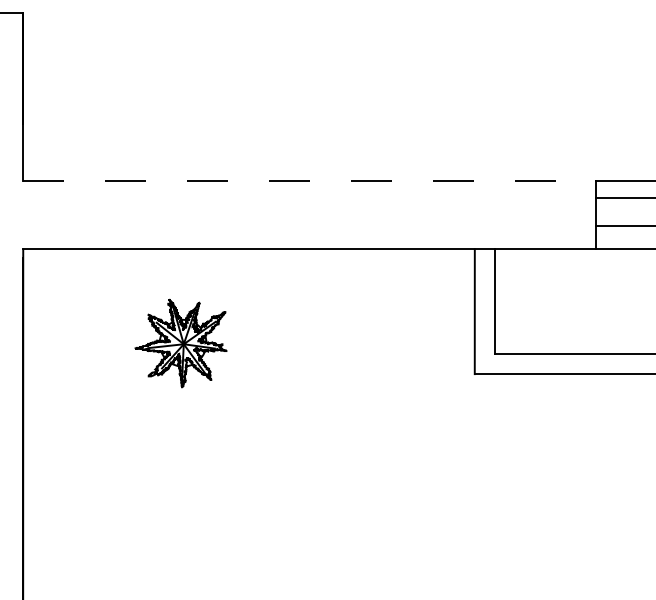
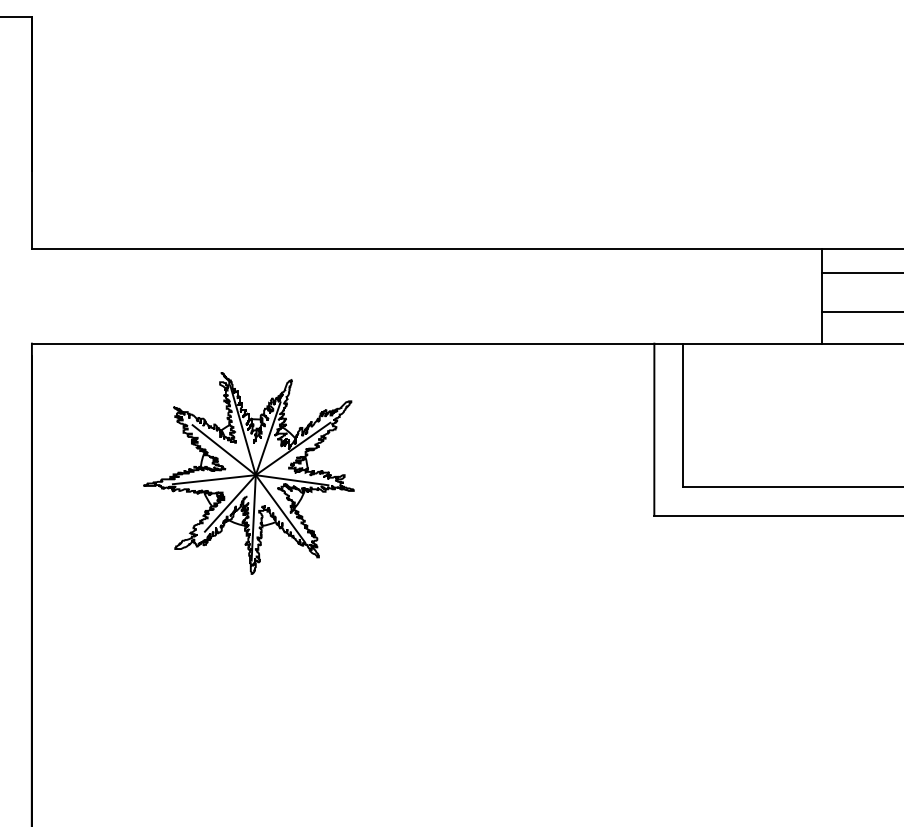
line: (309, 180) -> (426, 248), dashed -> solid
part: (180, 343) -> (248, 473), size x1.67

